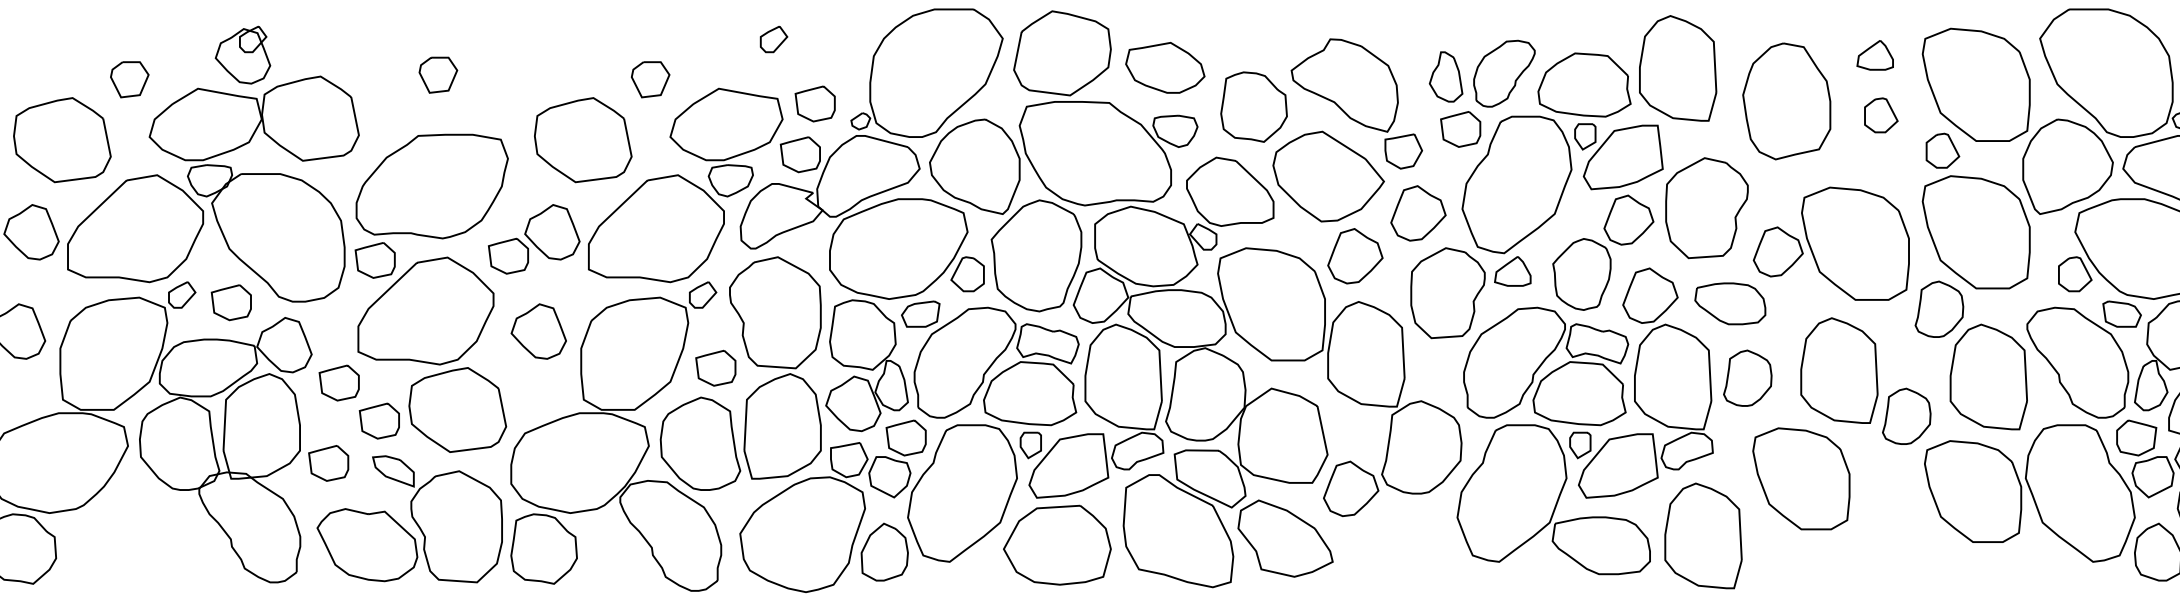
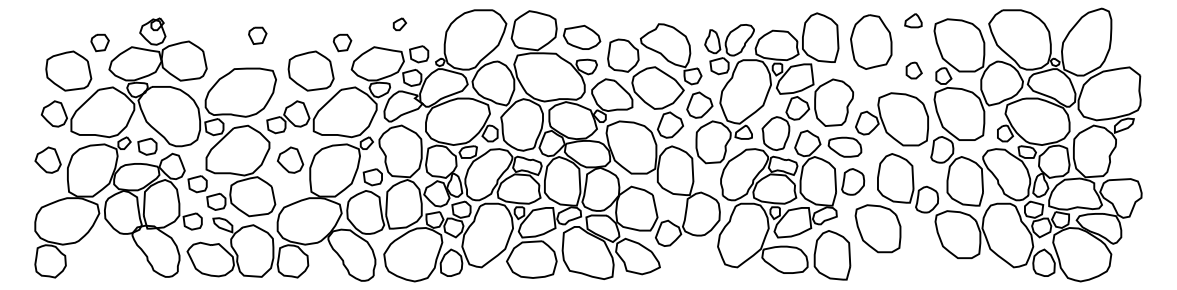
part: (1875, 55) -> (913, 20), moved
part: (437, 74) -> (257, 35), moved
part: (1787, 100) -> (871, 41), moved
part: (1879, 115) -> (913, 70), moved

